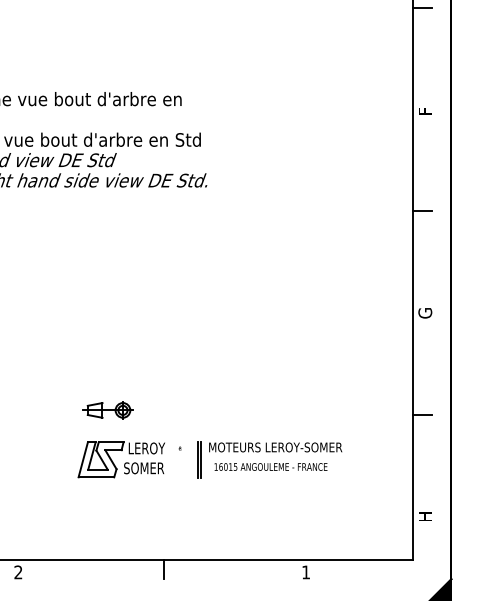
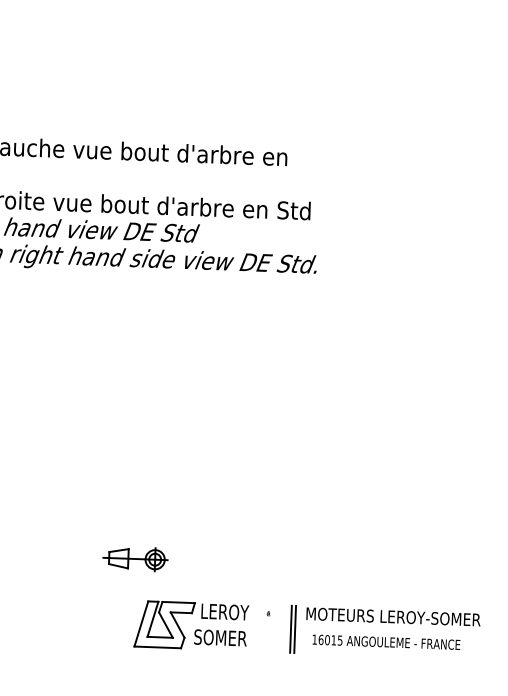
part: (107, 410) -> (134, 559), moved

